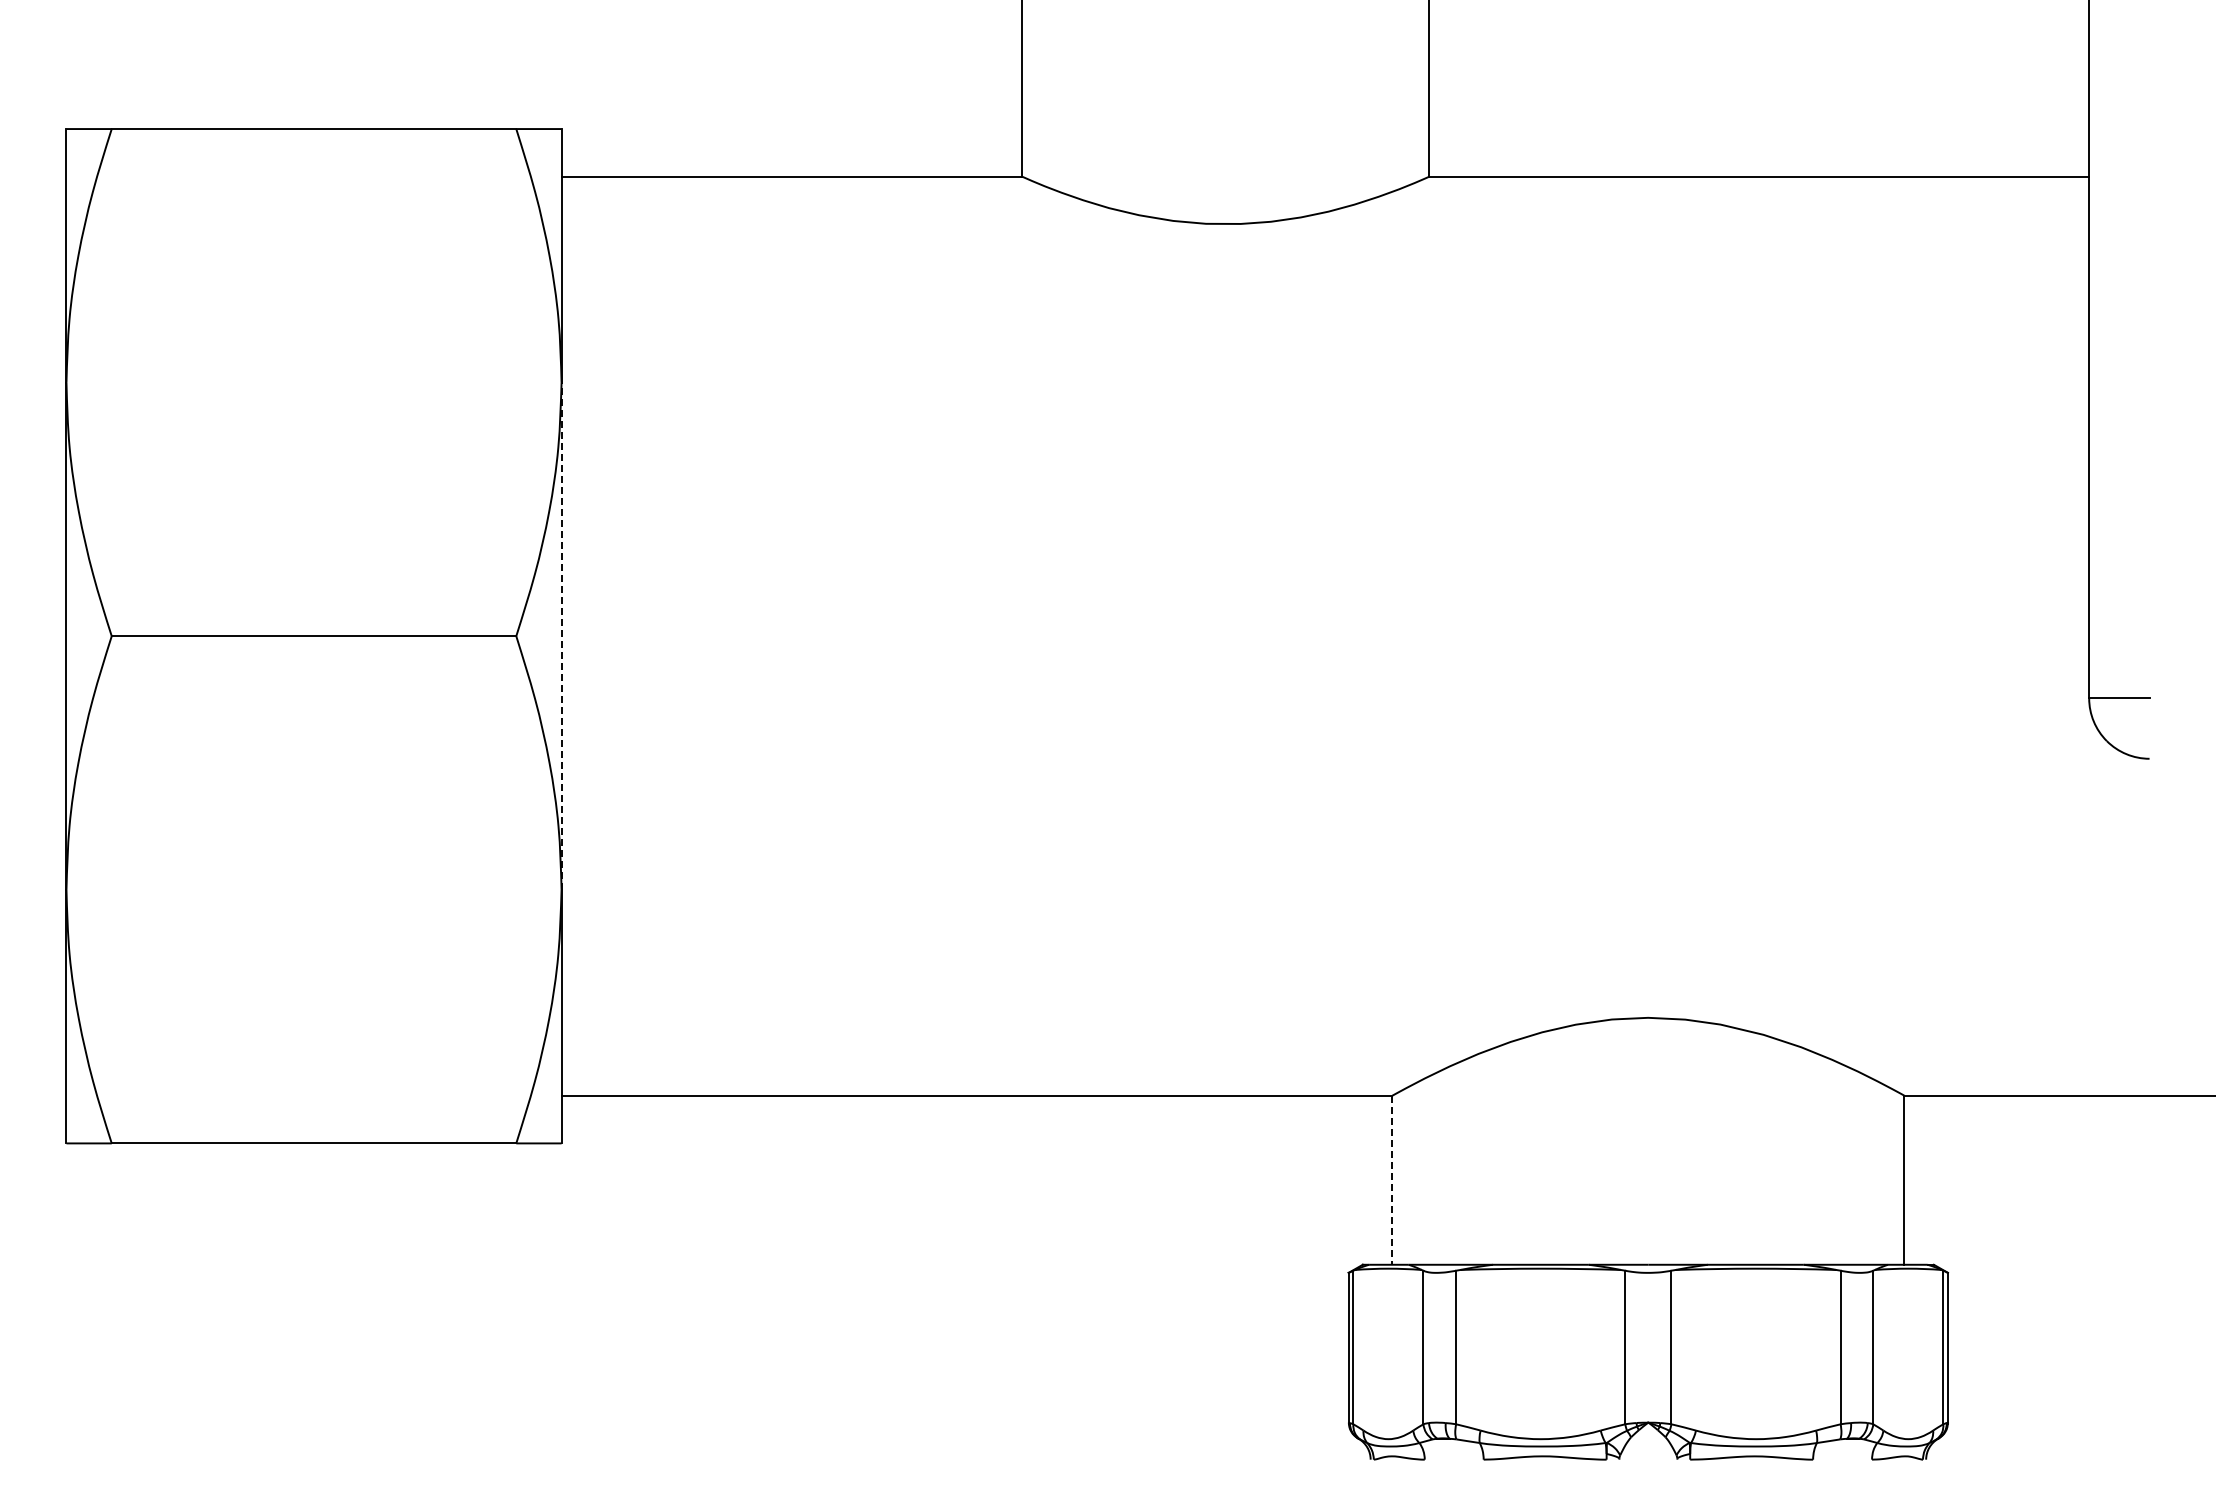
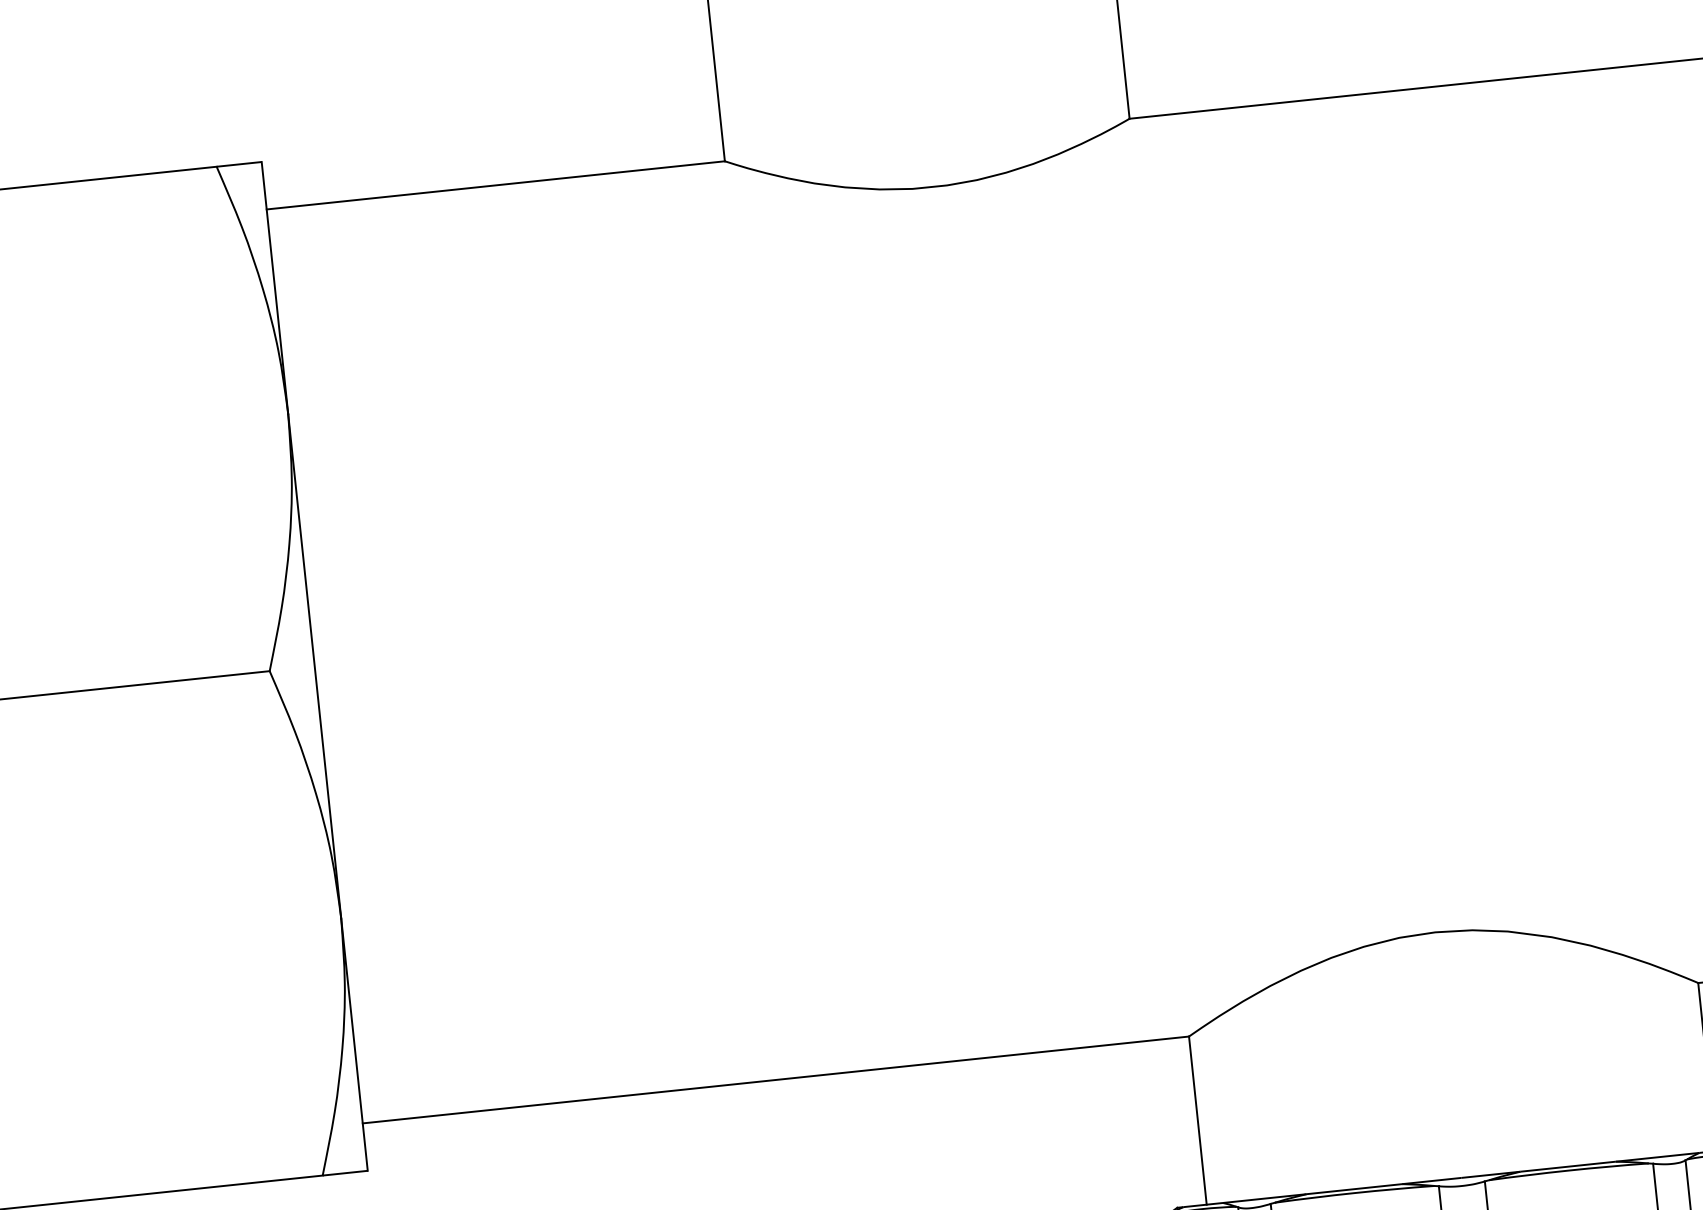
line: (561, 636) -> (314, 666), dashed -> solid
line: (1392, 1180) -> (1197, 1120), dashed -> solid

